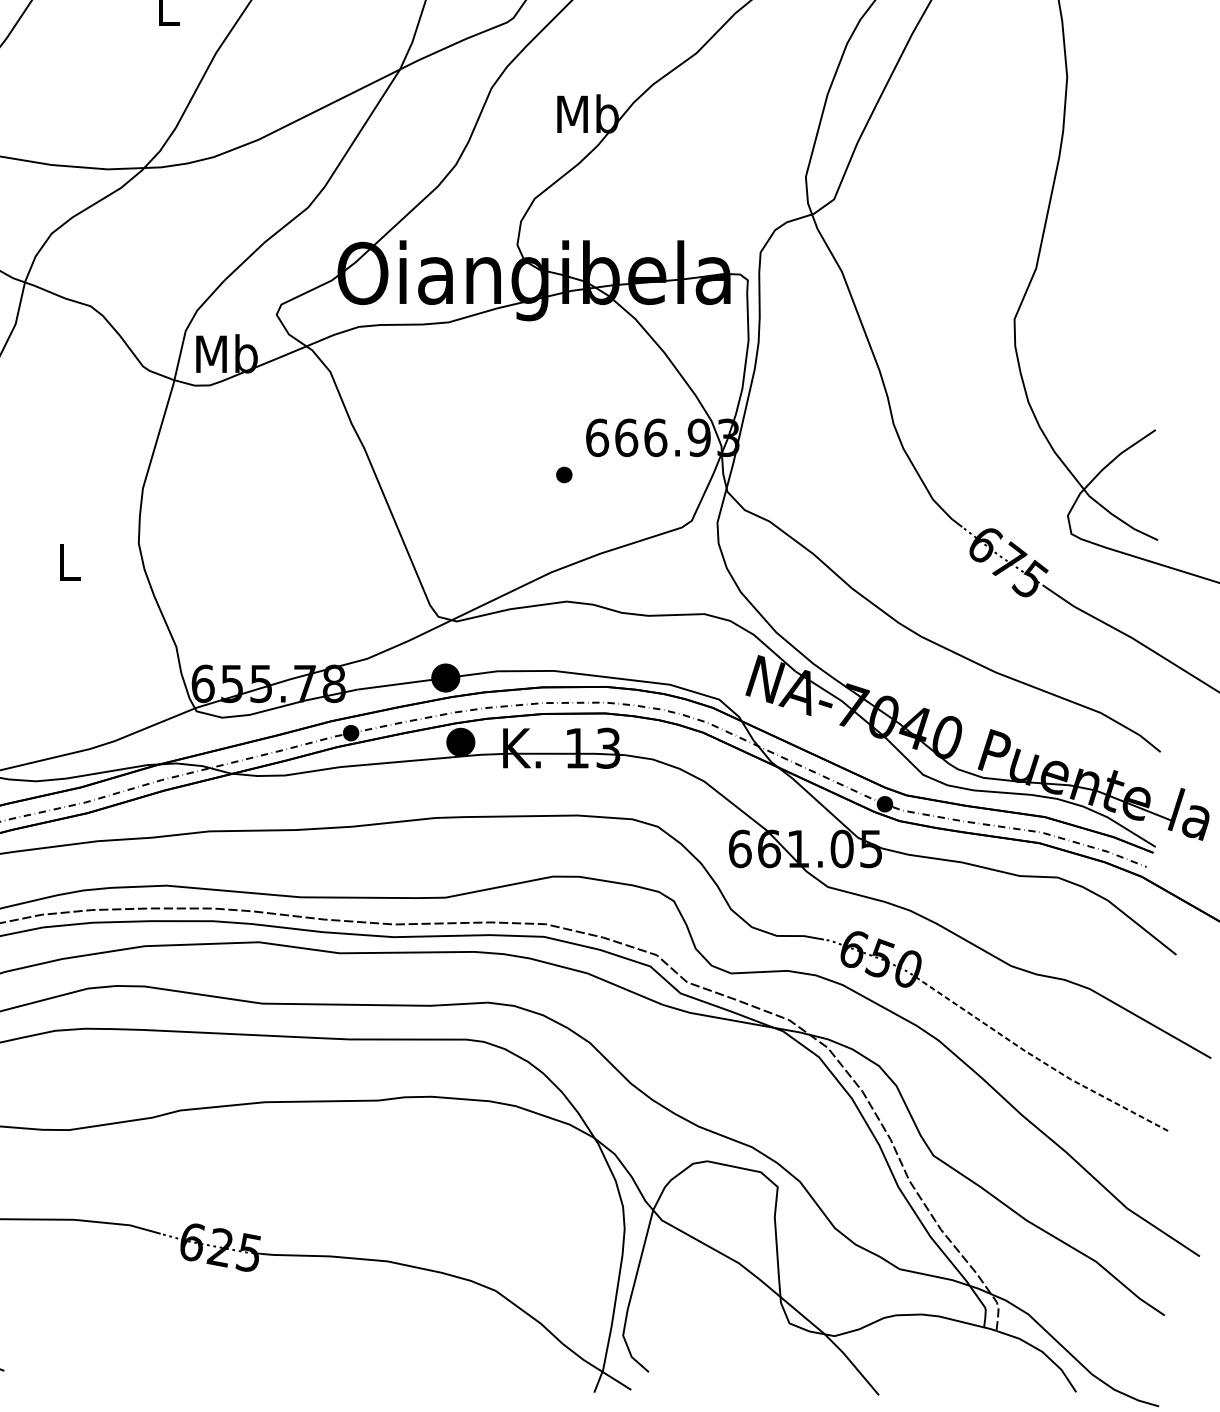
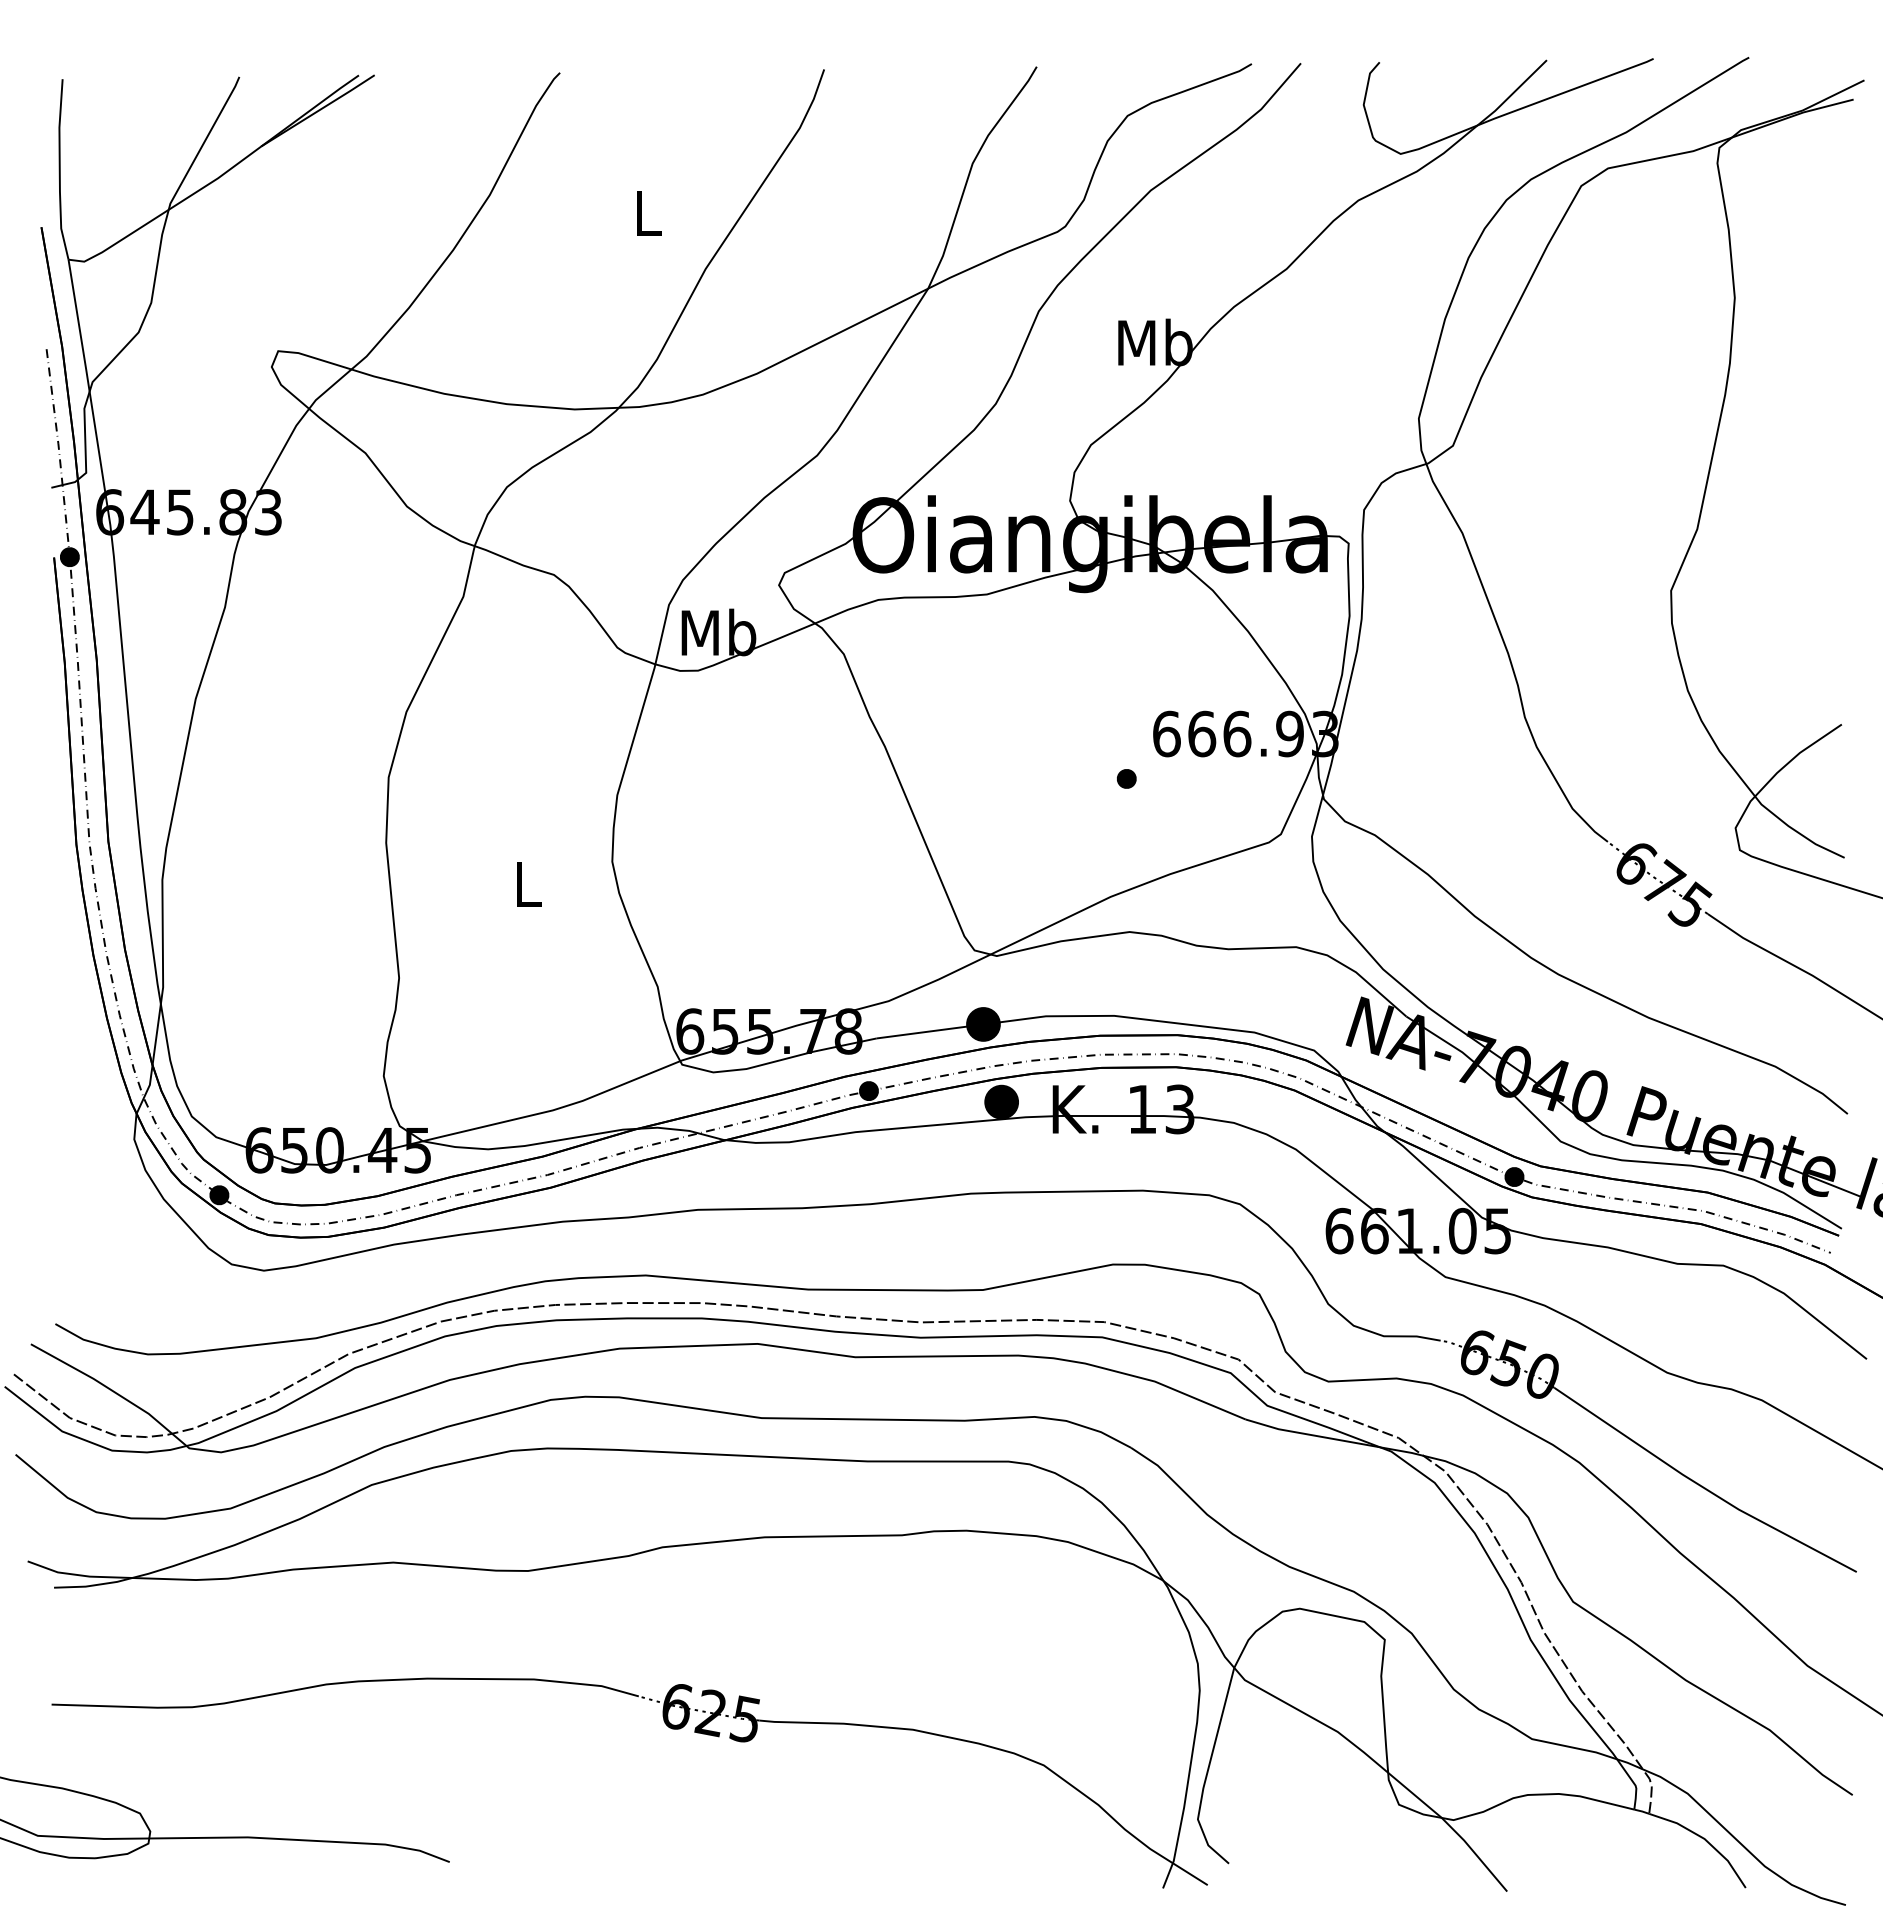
line: (1039, 1060) -> (1701, 1486), dashed -> solid

